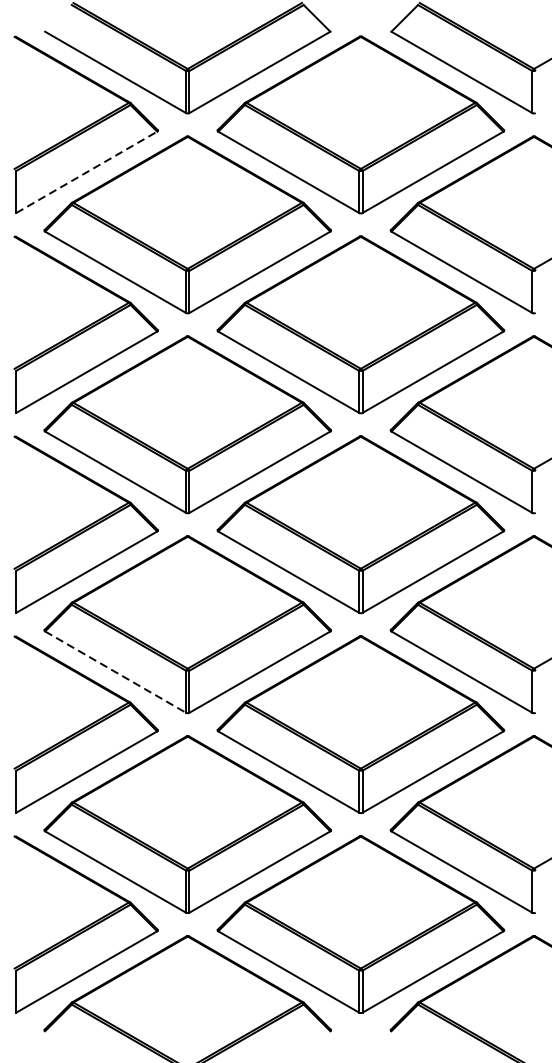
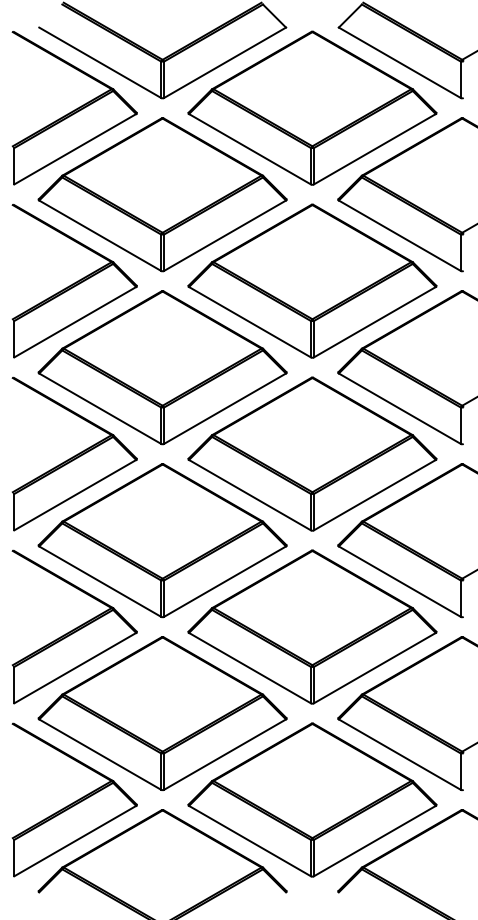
line: (87, 172) -> (75, 149), dashed -> solid
line: (115, 671) -> (100, 581), dashed -> solid

